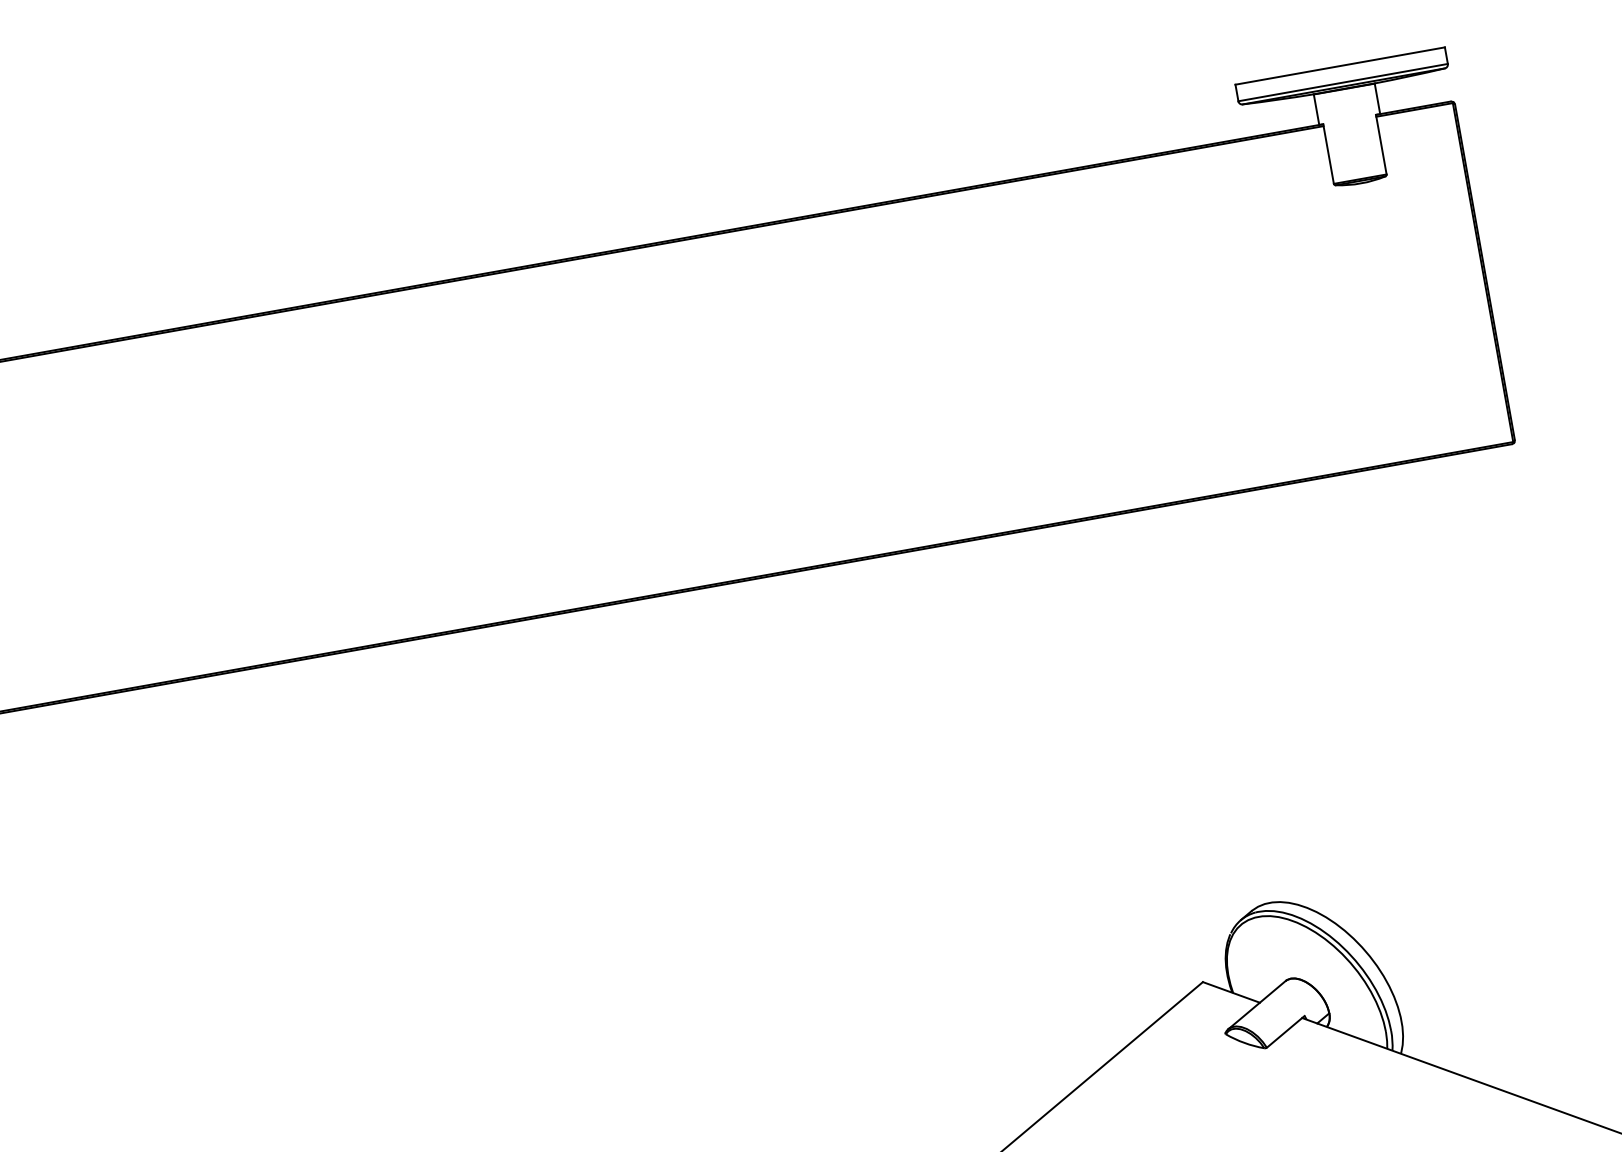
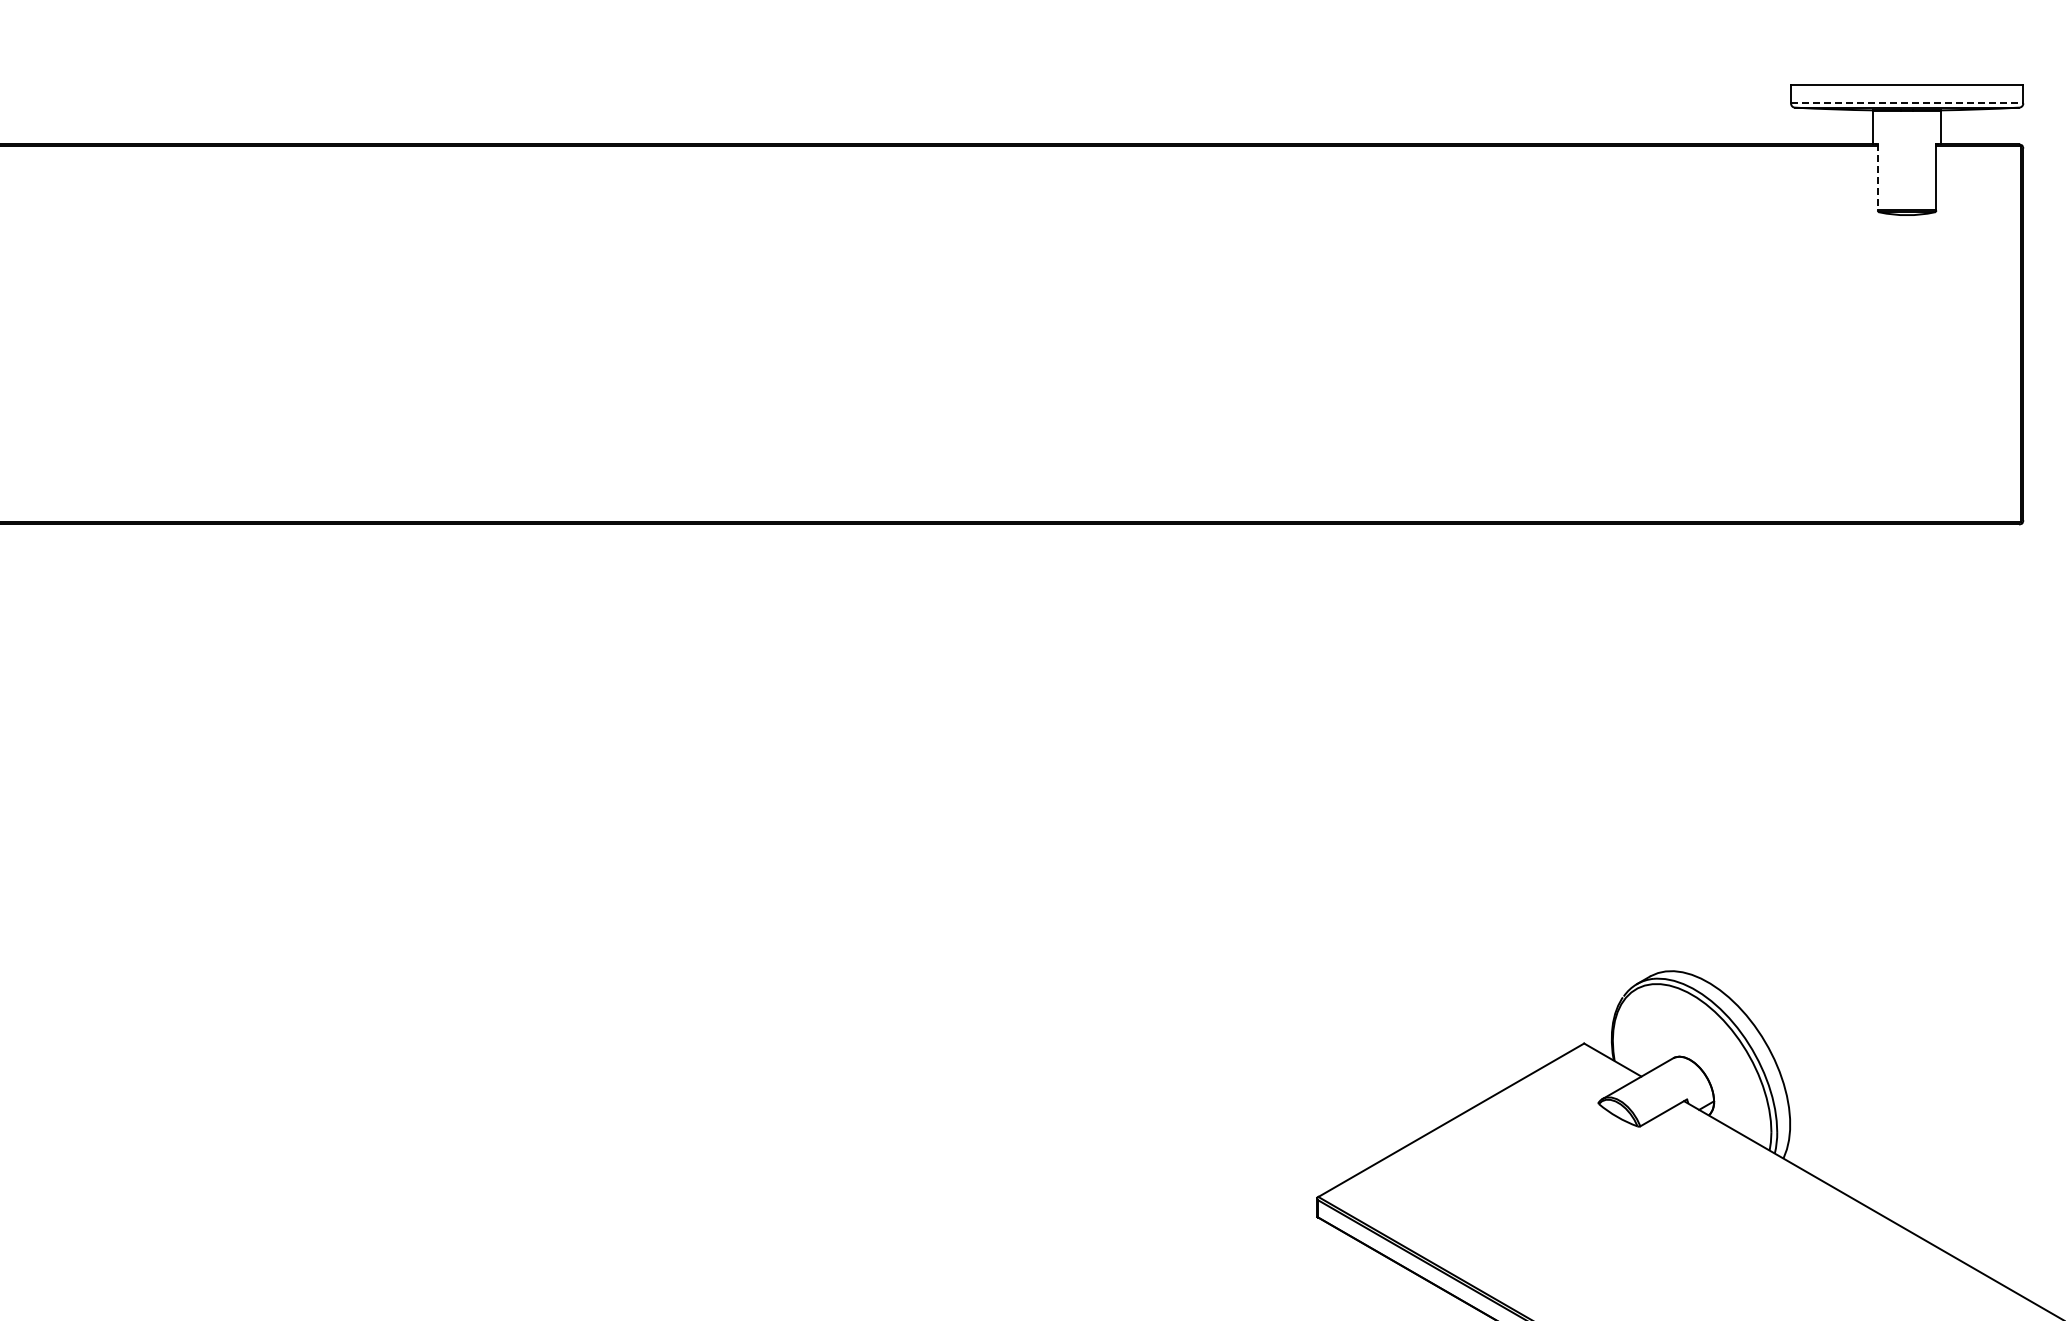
line: (1343, 82) -> (1907, 103), solid -> dashed
line: (1328, 154) -> (1877, 177), solid -> dashed

